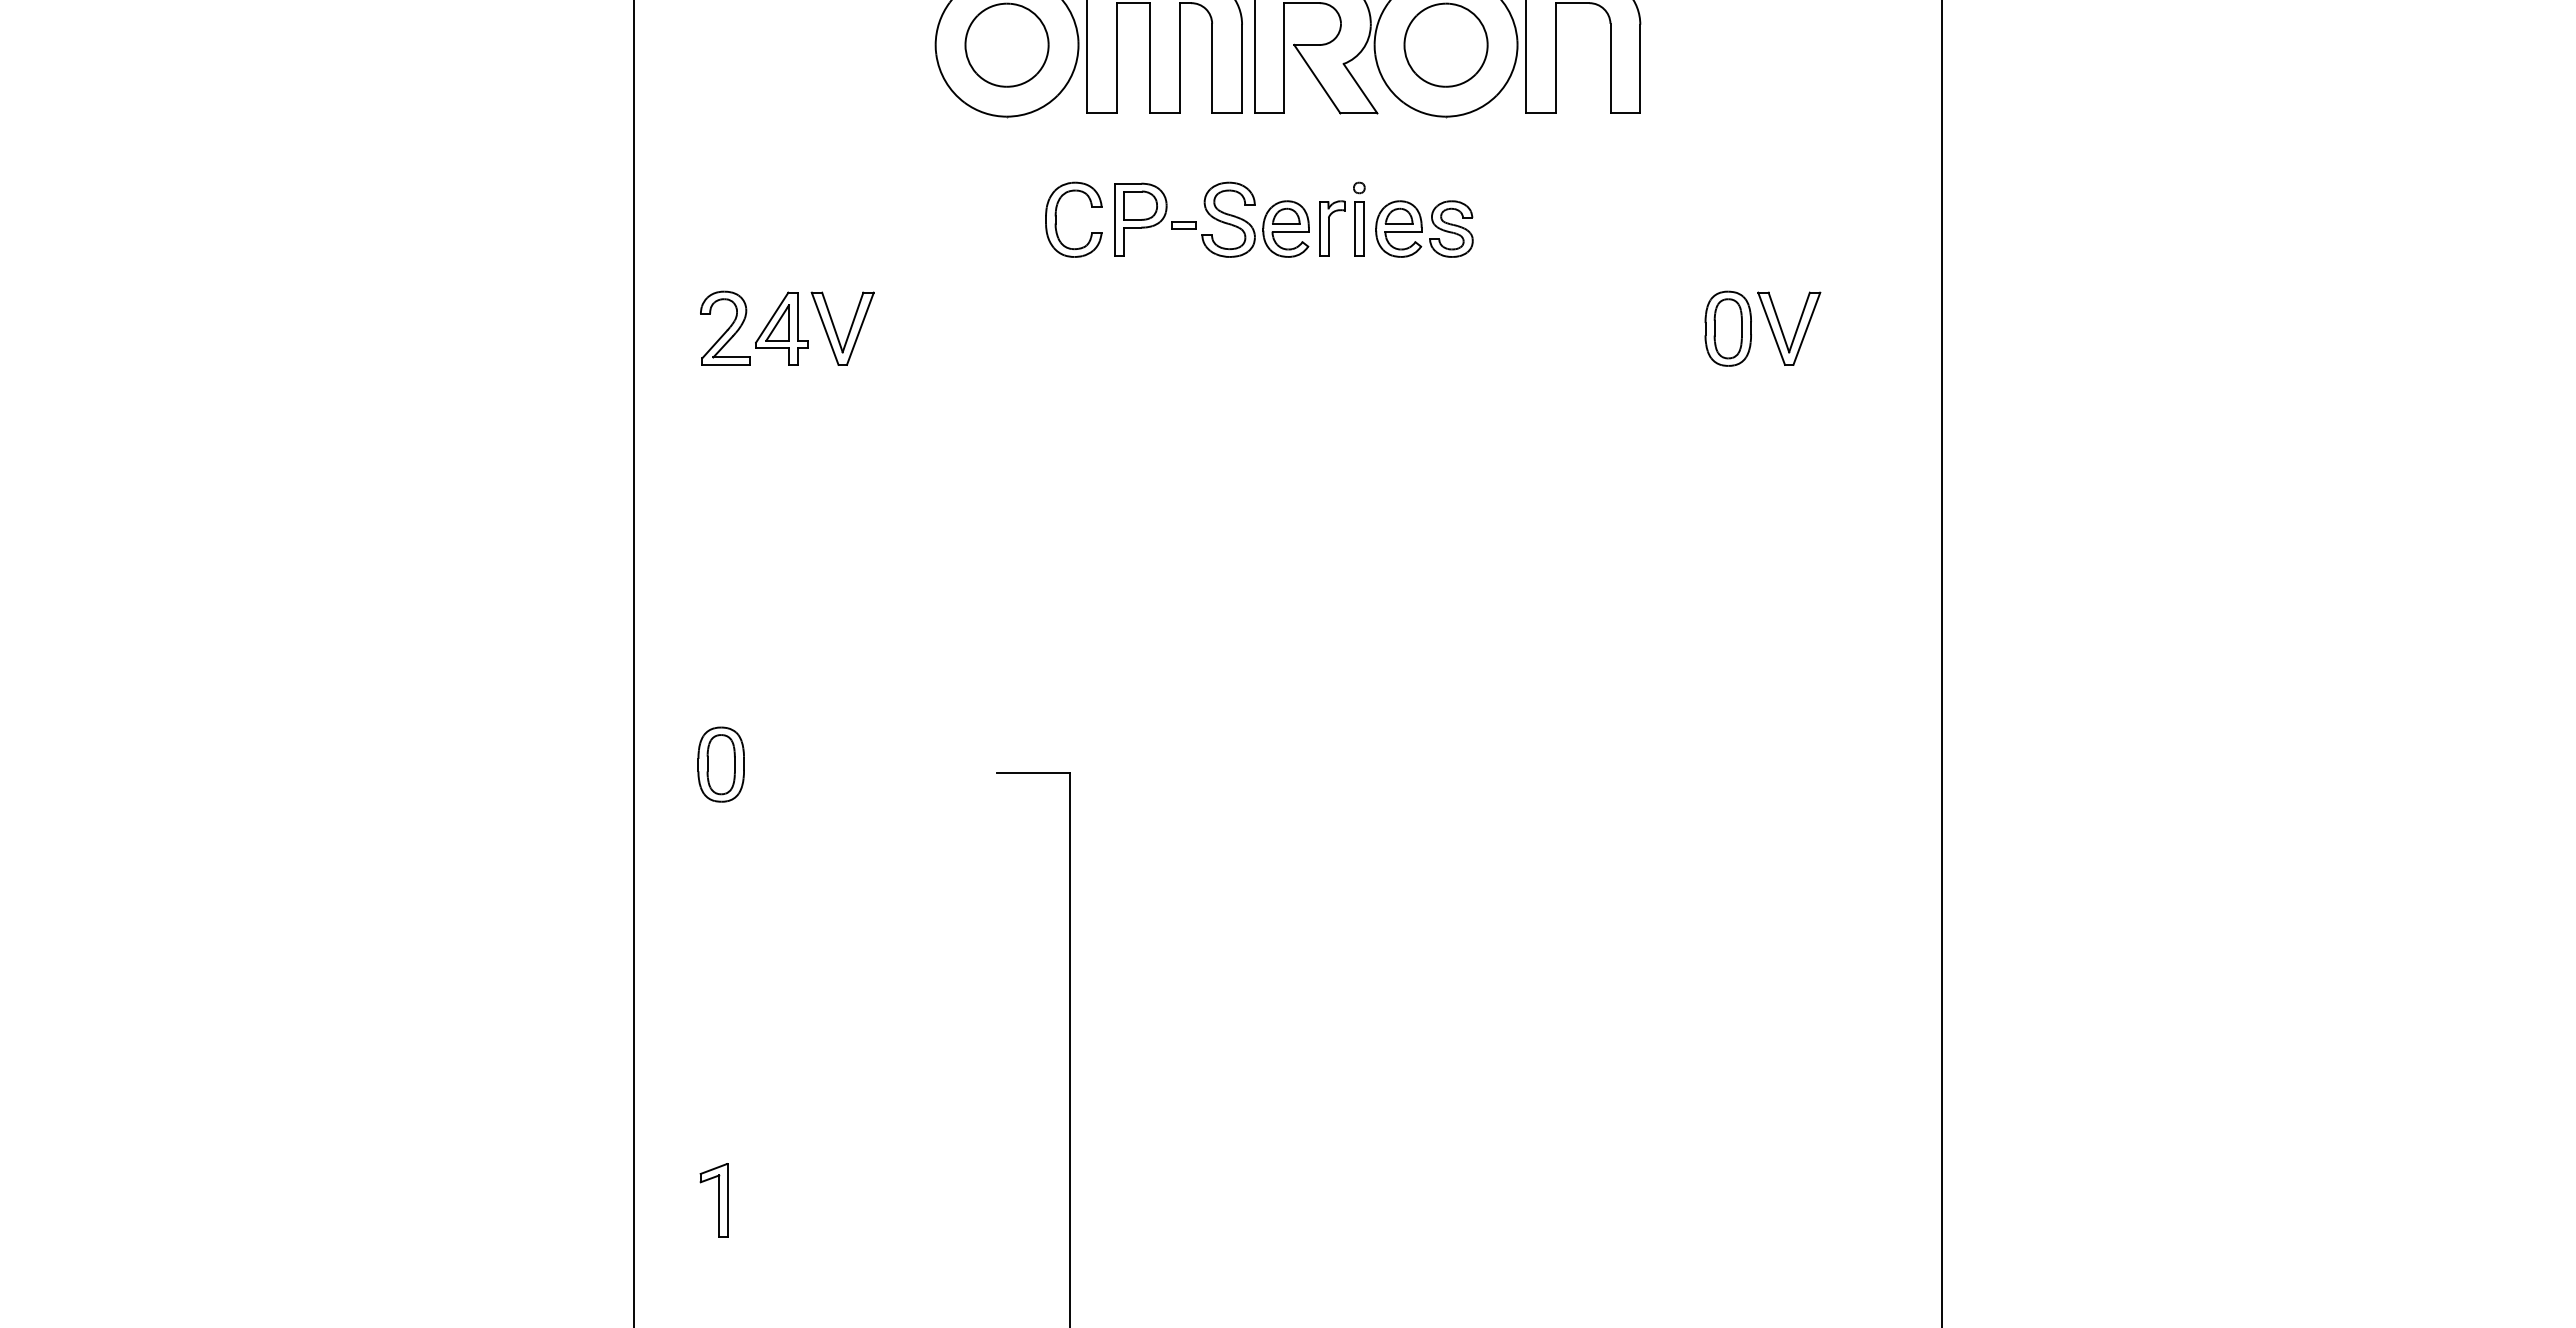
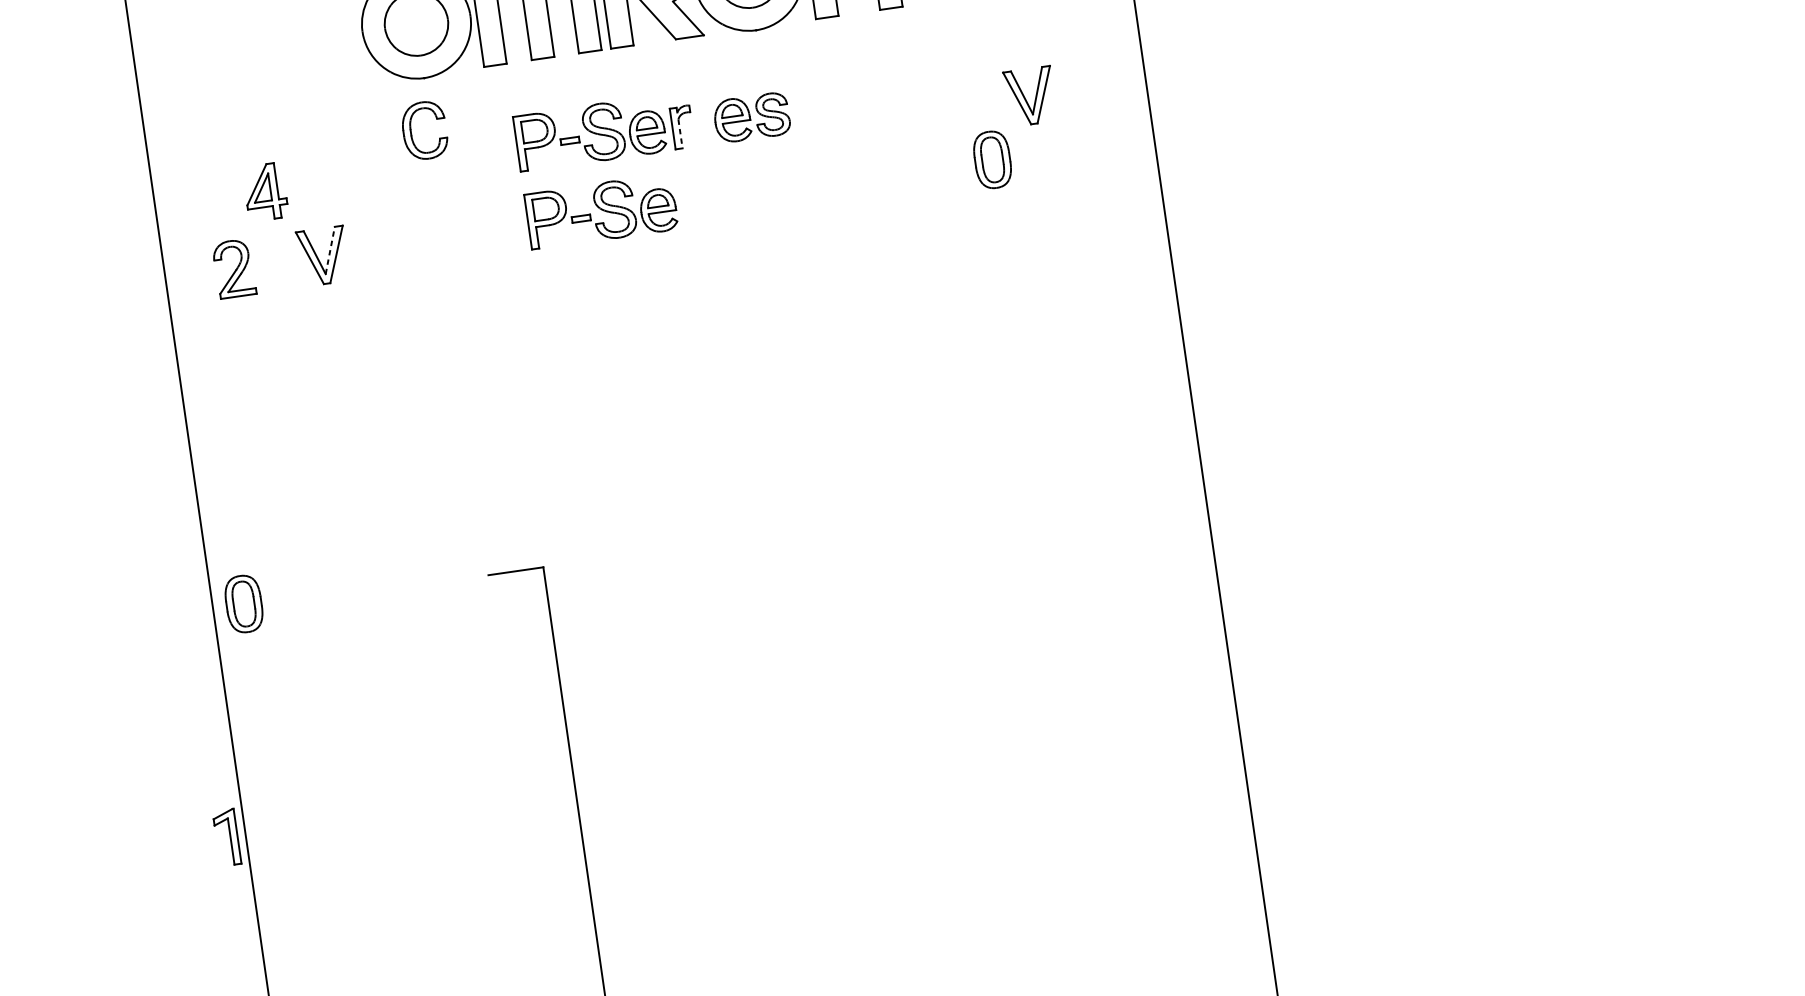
part: (1359, 218) -> (701, 116), removed
part: (1056, 219) -> (411, 132), moved
line: (1328, 237) -> (680, 134), solid -> dashed
line: (853, 322) -> (330, 250), solid -> dashed
part: (1211, 322) -> (601, 211), added
part: (781, 328) -> (265, 191), moved
part: (1795, 330) -> (1035, 97), moved
part: (720, 764) -> (243, 604), moved
part: (713, 1200) -> (226, 837), moved

